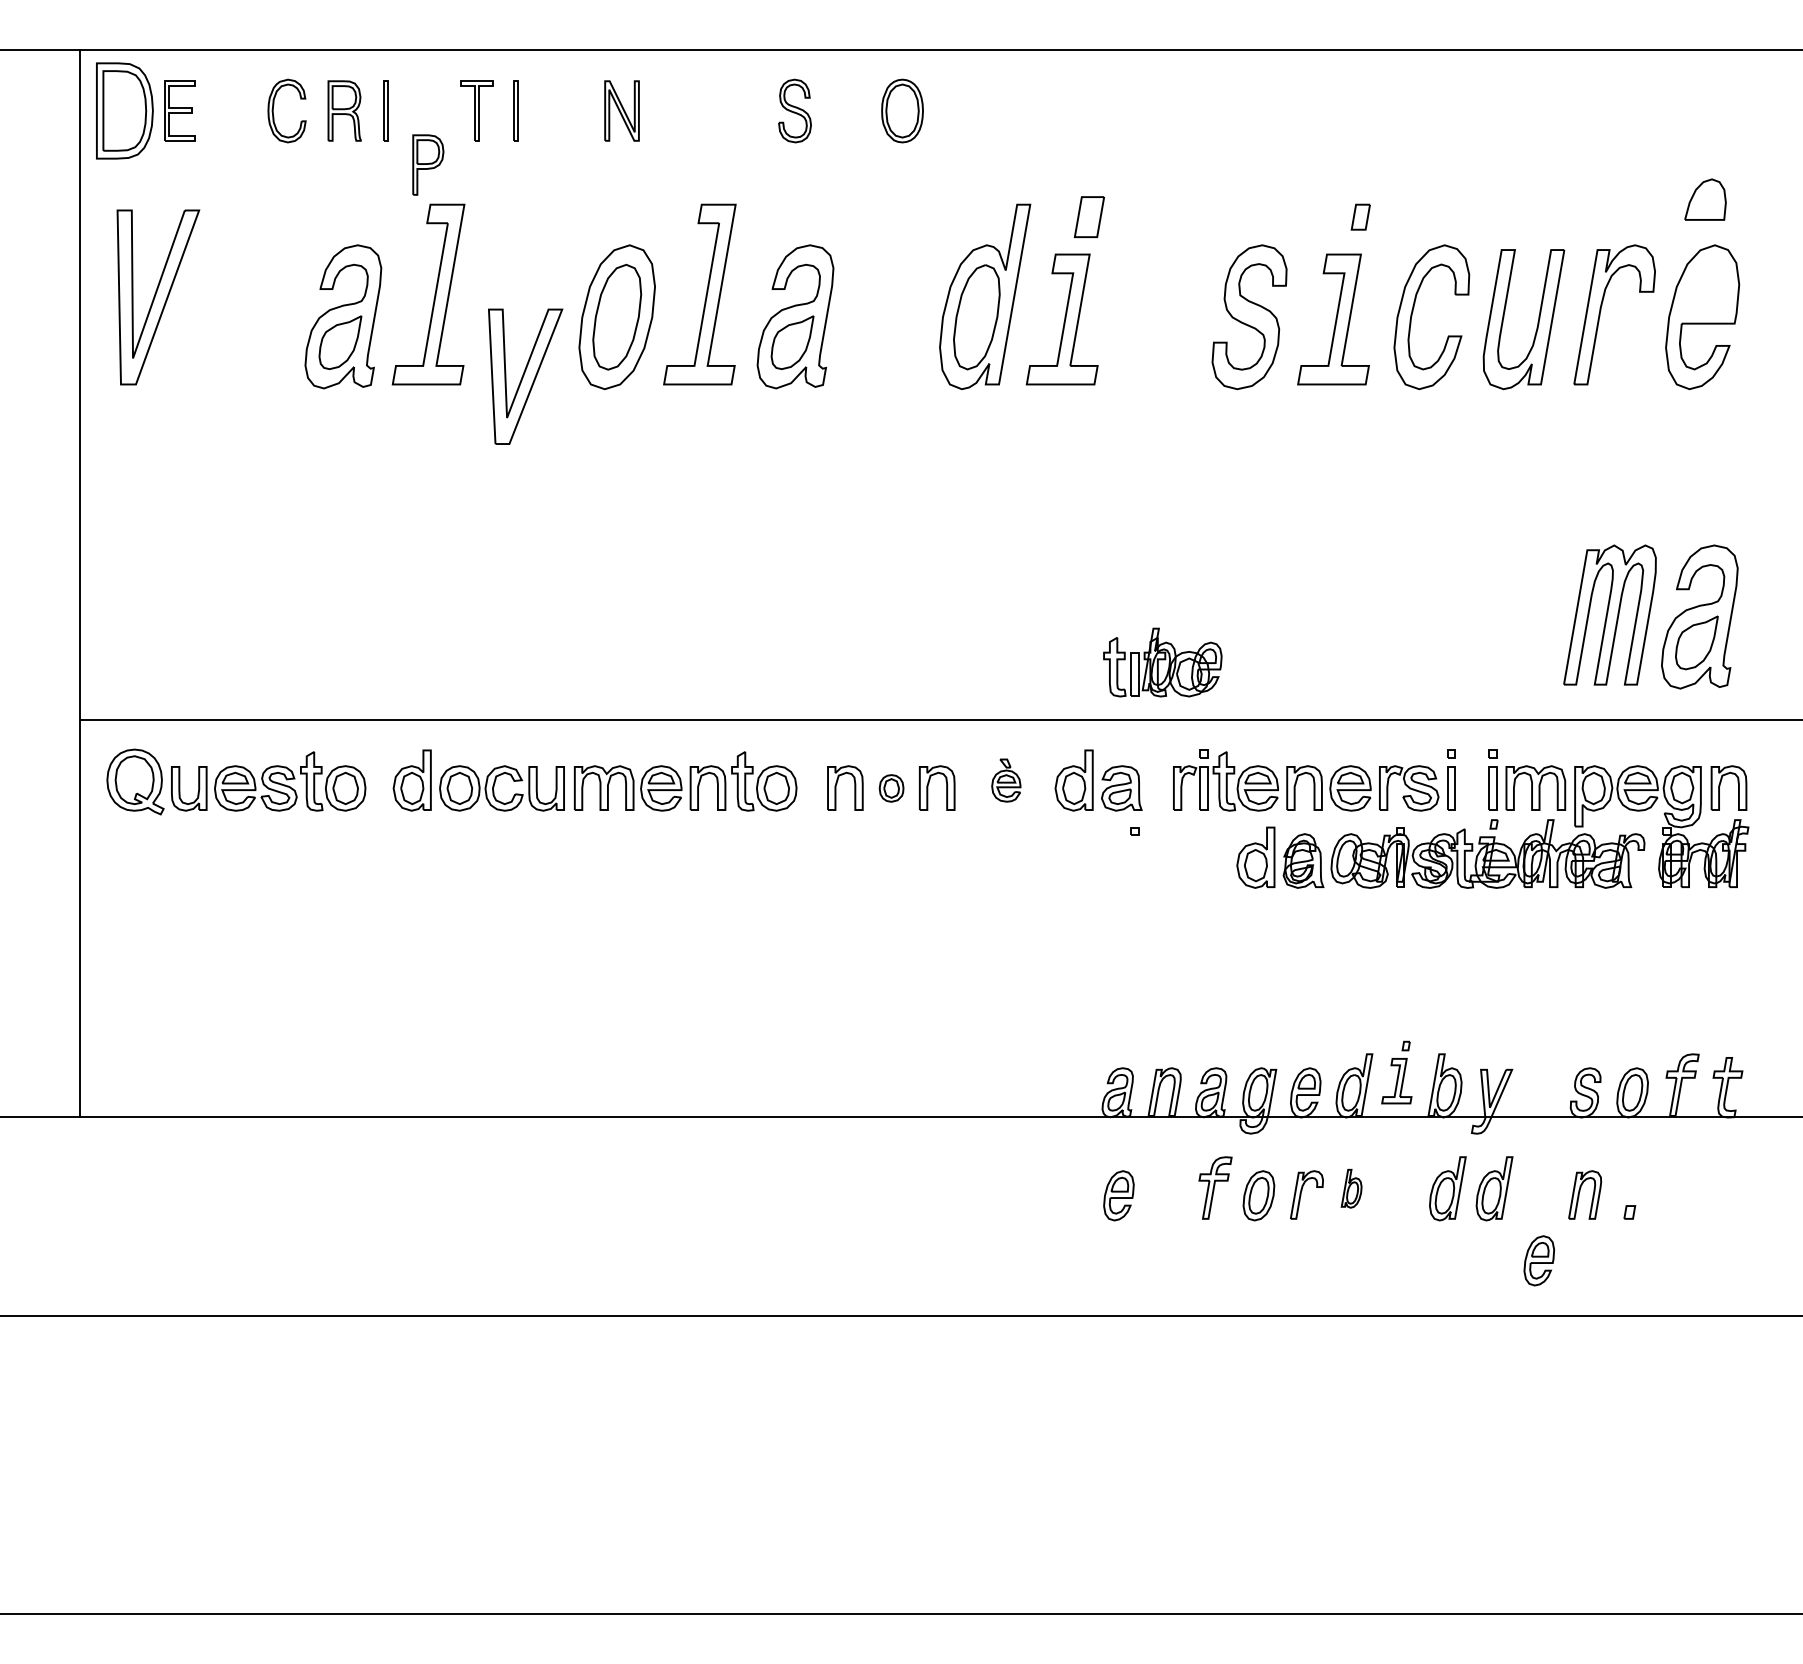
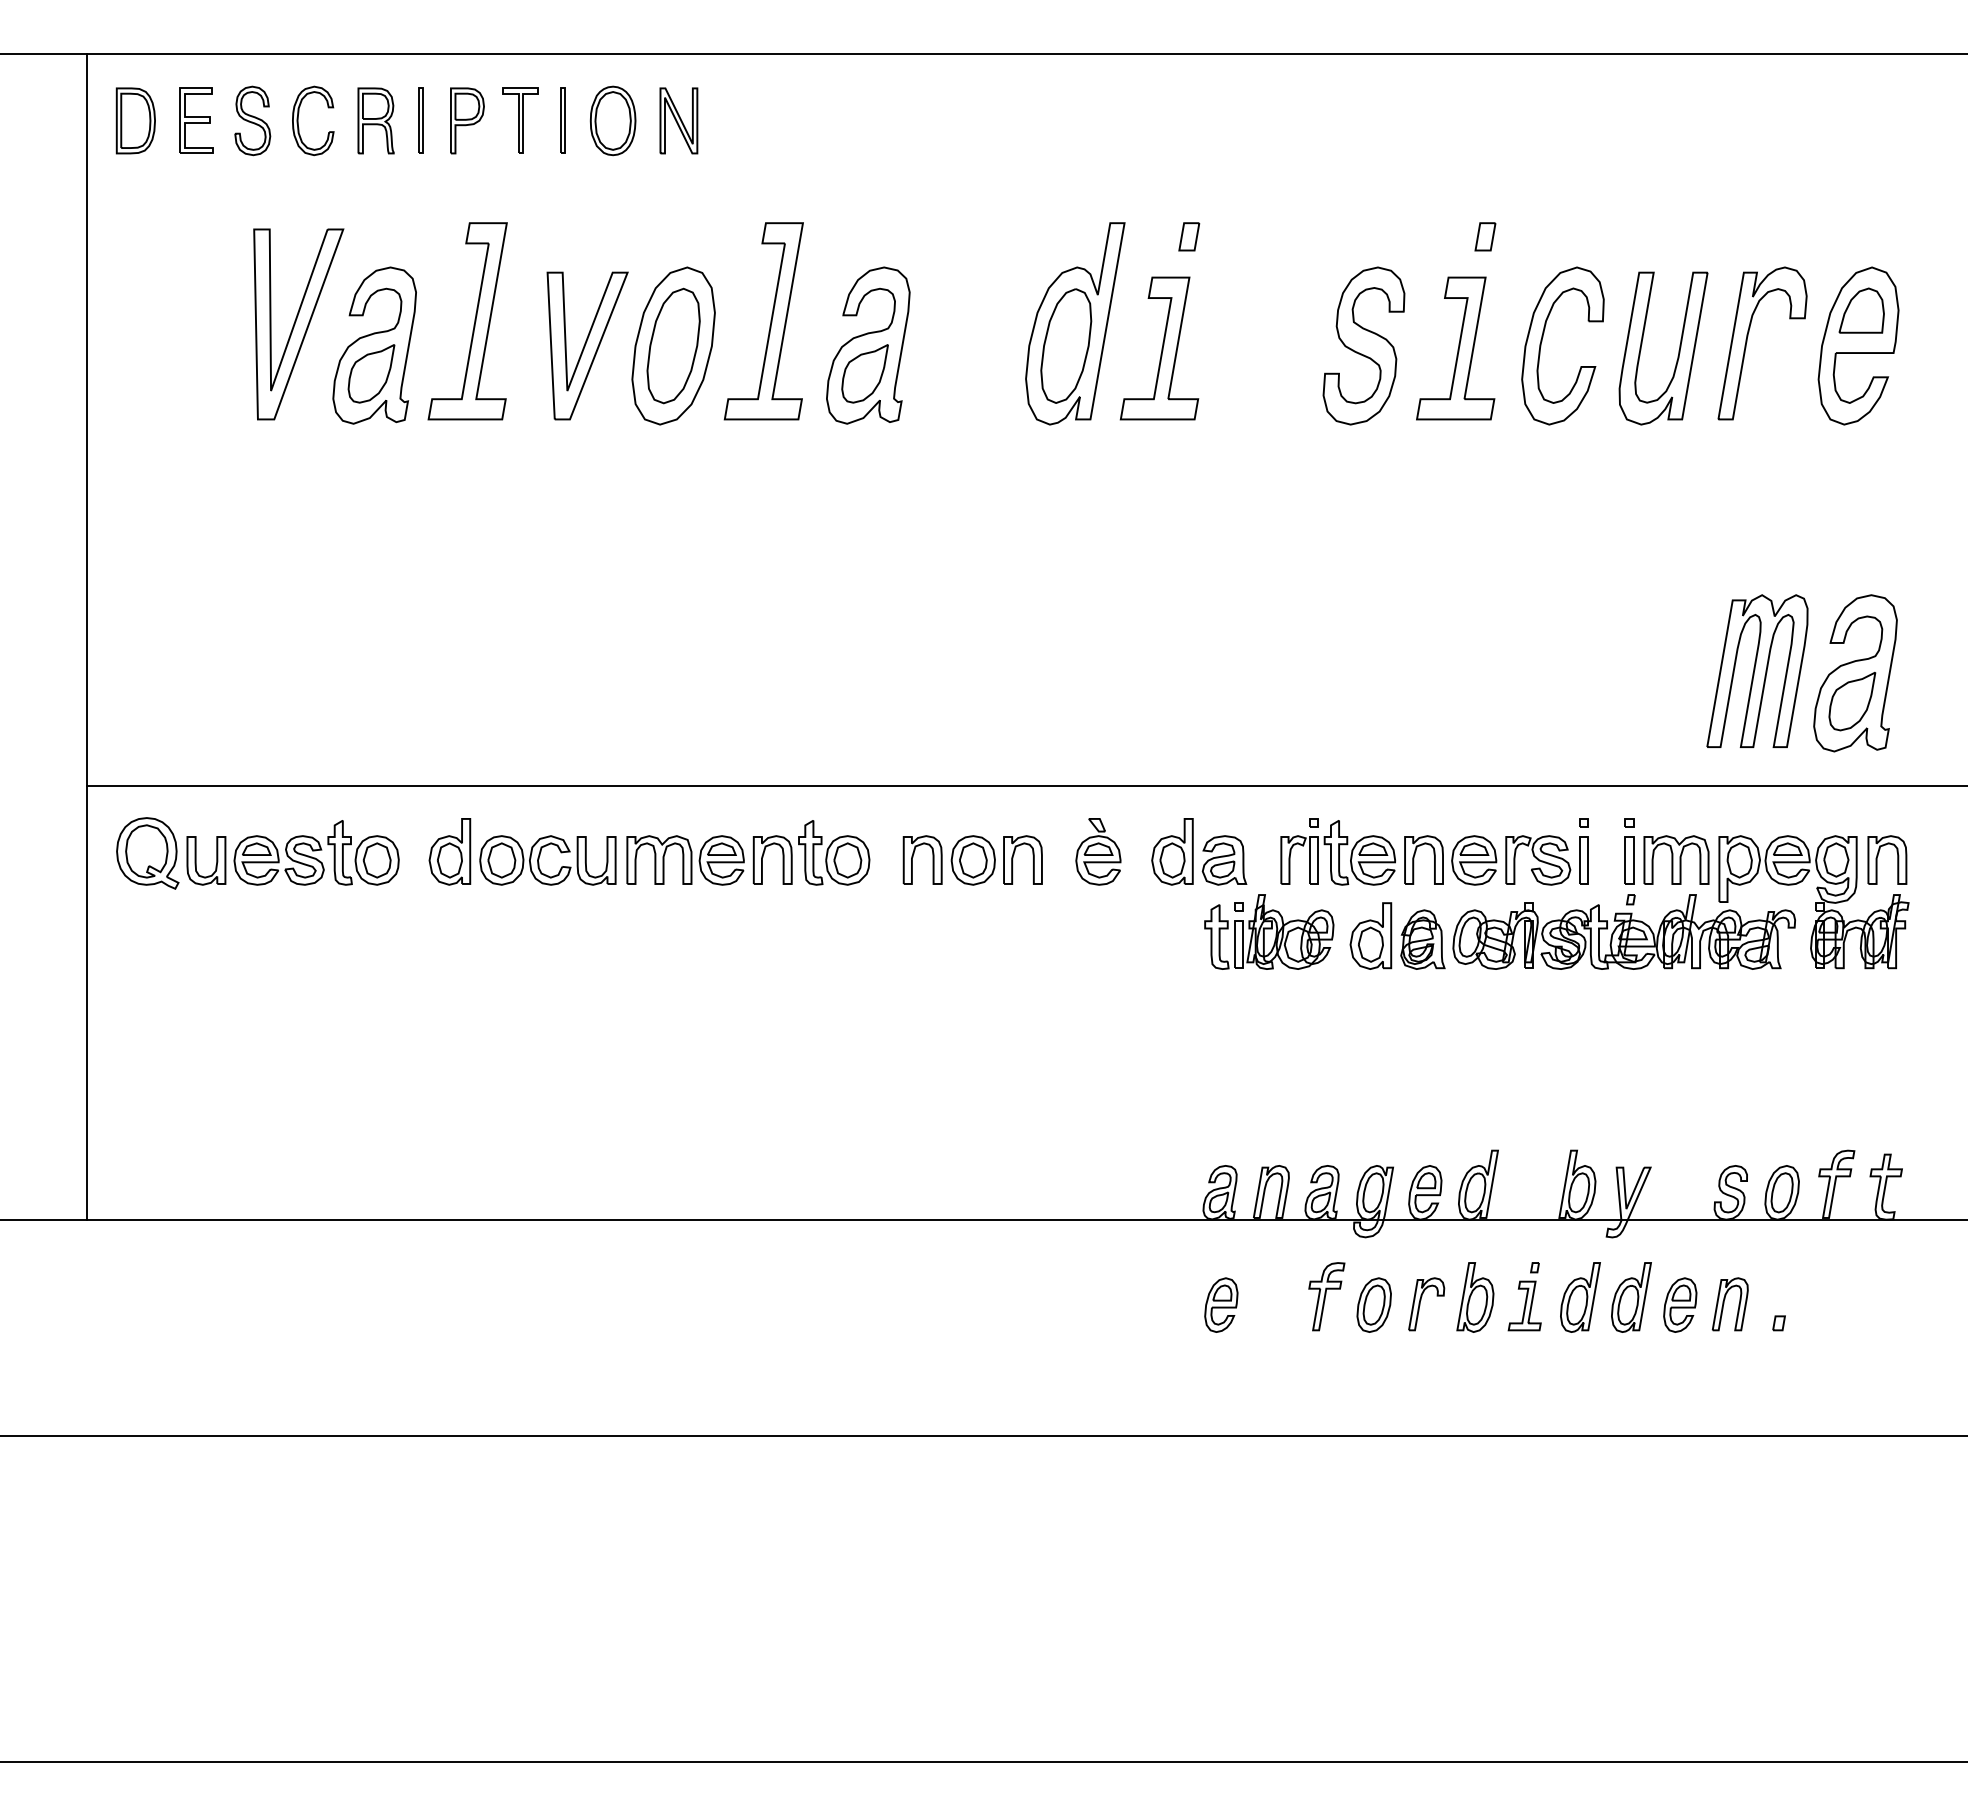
part: (124, 110) -> (135, 120), size x0.62
part: (794, 110) -> (252, 120), moved
part: (901, 110) -> (612, 120), moved
part: (428, 164) -> (467, 120), moved
part: (1705, 199) -> (1861, 310), moved
part: (1089, 216) -> (1189, 236), size x0.62
part: (158, 297) -> (298, 324), moved
part: (525, 376) -> (587, 345), moved
part: (1163, 662) -> (1269, 931), moved
part: (1006, 780) -> (1098, 851), size x1.43
part: (890, 788) -> (972, 860), size x1.67
part: (1396, 1072) -> (1524, 1296), moved
part: (1351, 1188) -> (1475, 1297), size x1.67
part: (1539, 1260) -> (1680, 1304), moved

